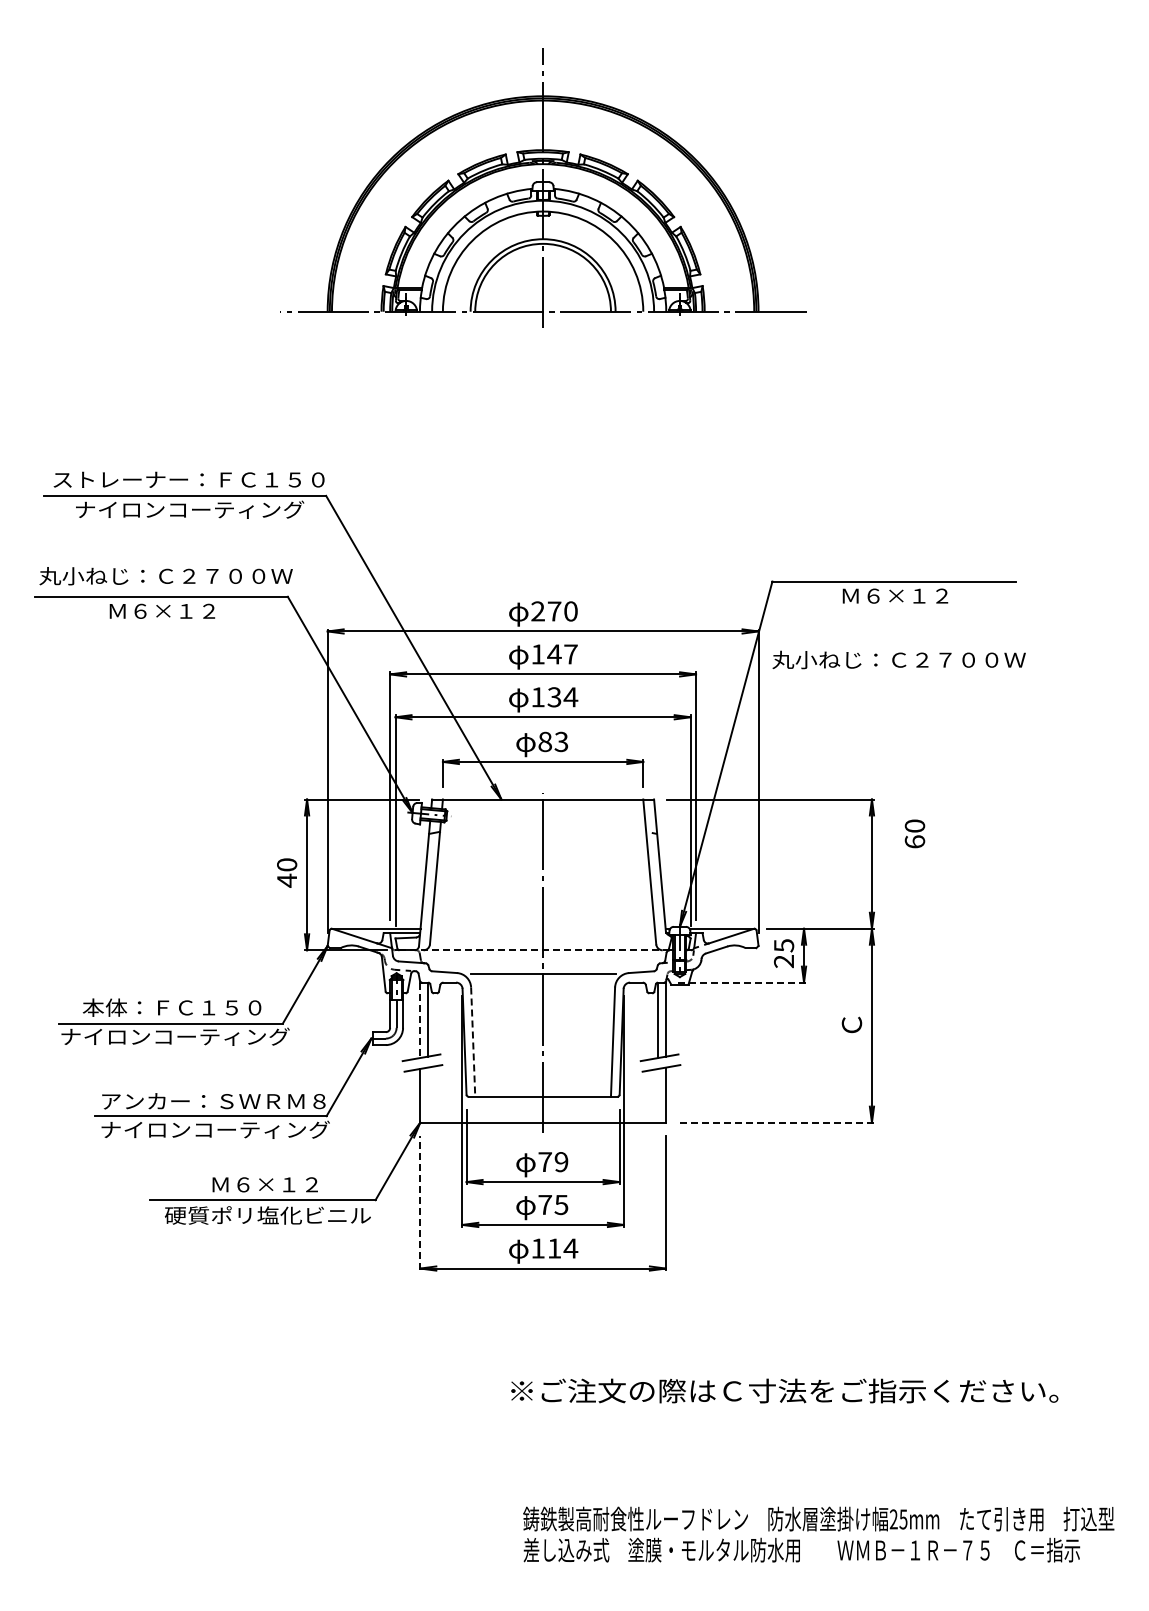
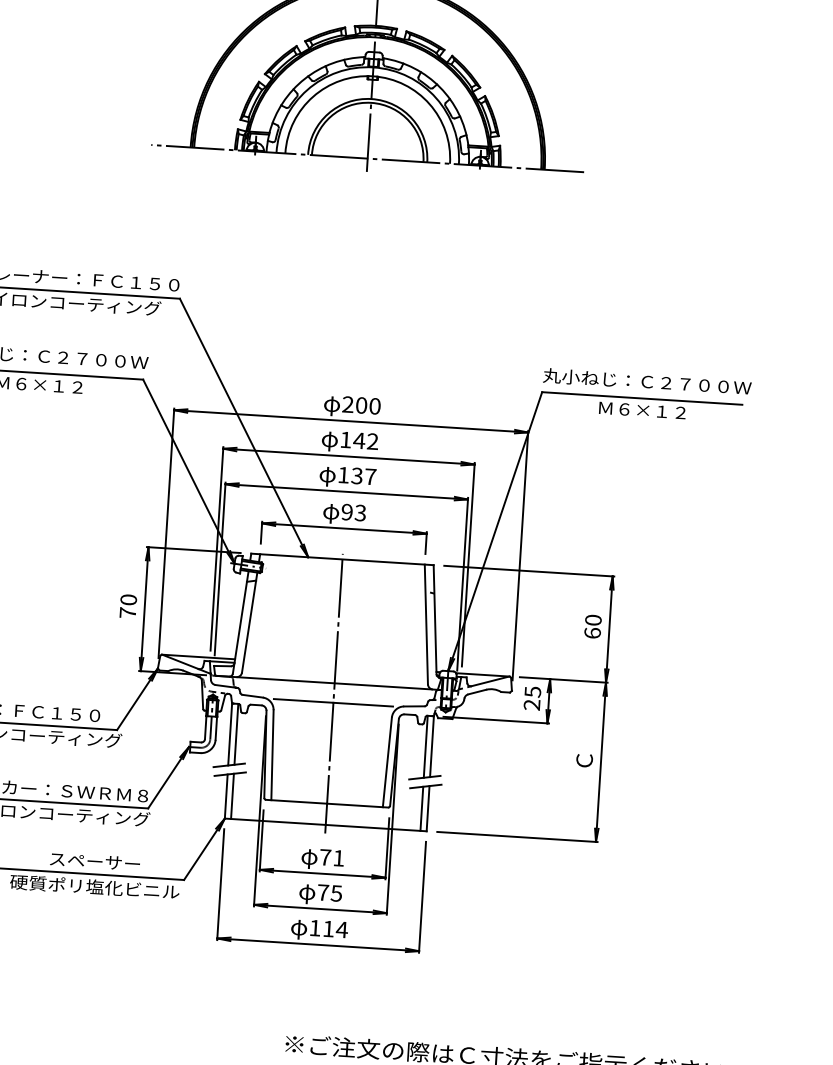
text: (554, 611) -> (361, 405), 270 -> 200
text: (570, 654) -> (372, 441), 147 -> 142
text: (898, 659) -> (646, 381), moved
text: (570, 697) -> (370, 477), 134 -> 137
text: (545, 741) -> (347, 511), 83 -> 93
text: (914, 833) -> (592, 626), moved
text: (286, 880) -> (127, 612), 40 -> 70
line: (536, 950) -> (329, 683), dashed -> solid
line: (741, 982) -> (496, 720), dashed -> solid
line: (420, 1020) -> (230, 734), dashed -> solid
line: (473, 1042) -> (272, 755), dashed -> solid
line: (427, 1094) -> (232, 795), added
line: (658, 1095) -> (421, 808), added
line: (776, 1122) -> (517, 836), dashed -> solid
text: (561, 1162) -> (338, 858), 79 -> 71
text: (265, 1184) -> (94, 861), Ｍ６×１２ -> スペーサー
line: (420, 1202) -> (220, 884), dashed -> solid

